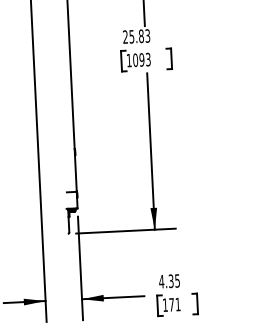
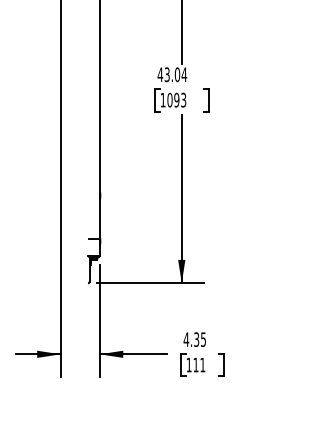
text: (136, 36) -> (172, 74), 25.83 -> 43.04
text: (171, 304) -> (195, 364), 171 -> 111

